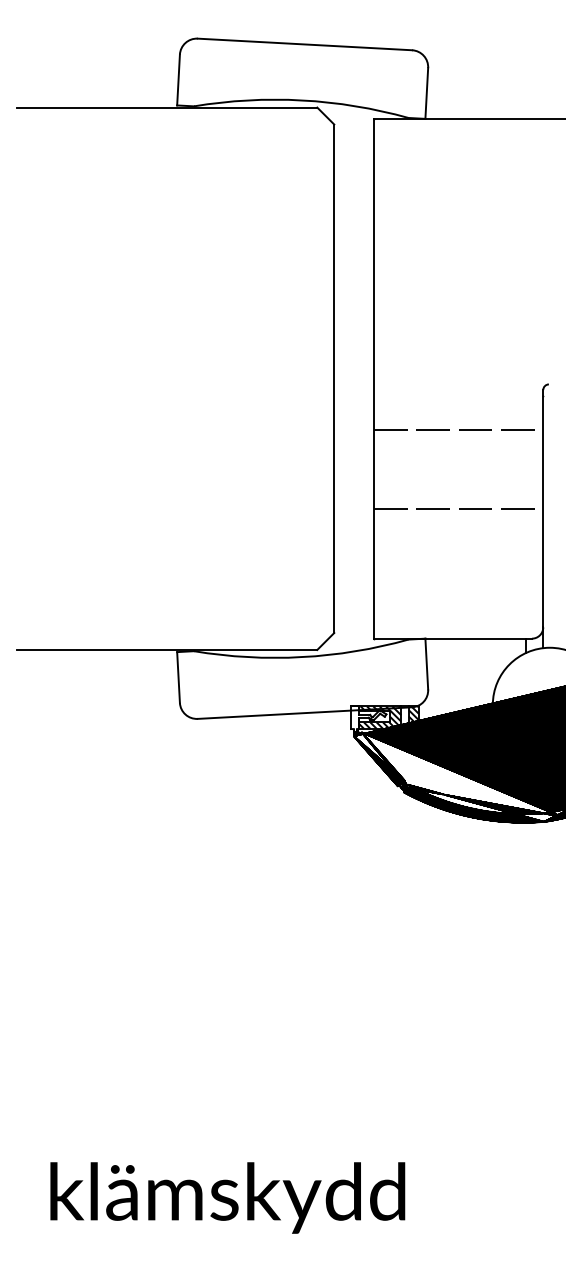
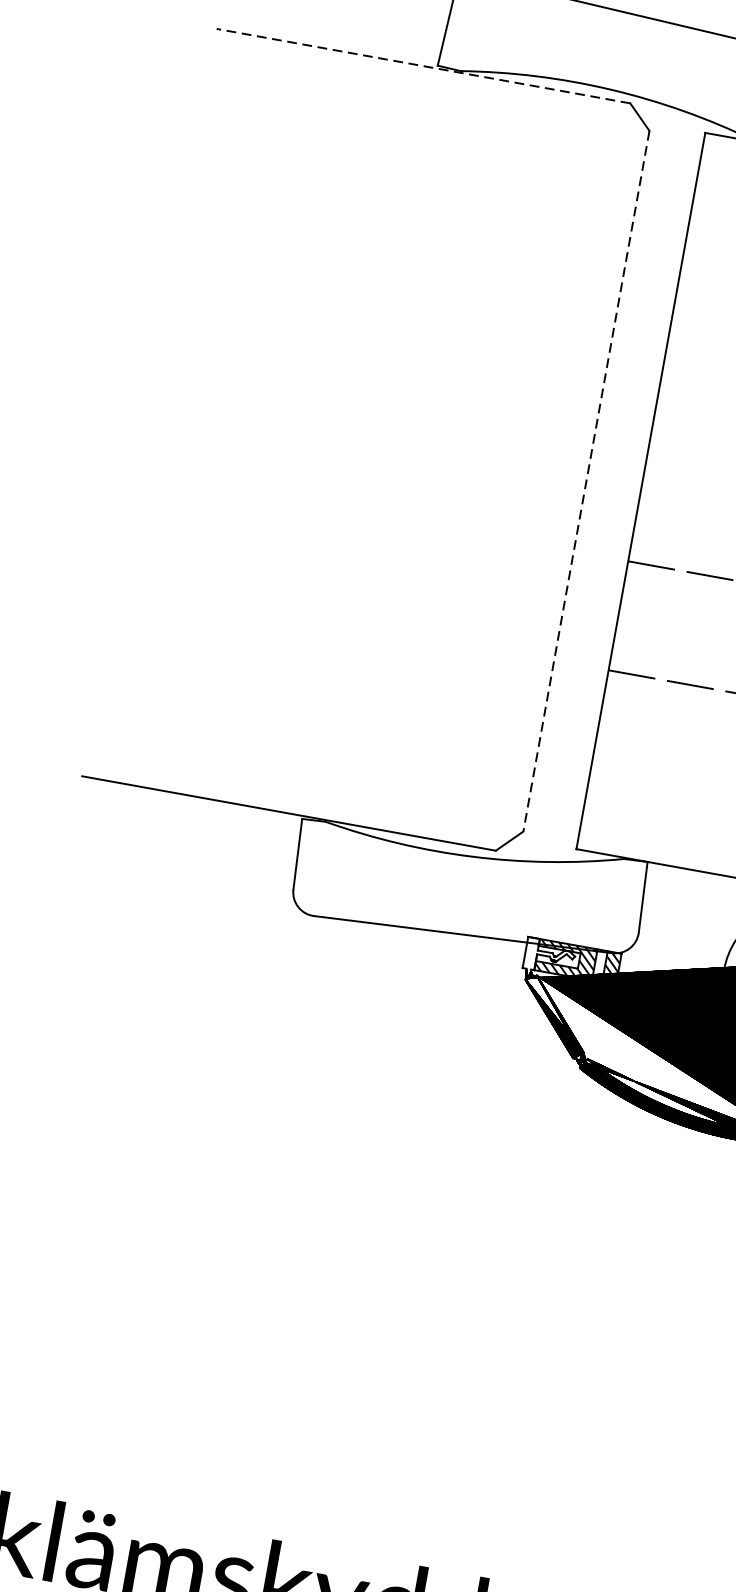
line: (166, 107) -> (422, 65), solid -> dashed
line: (334, 379) -> (586, 482), solid -> dashed

